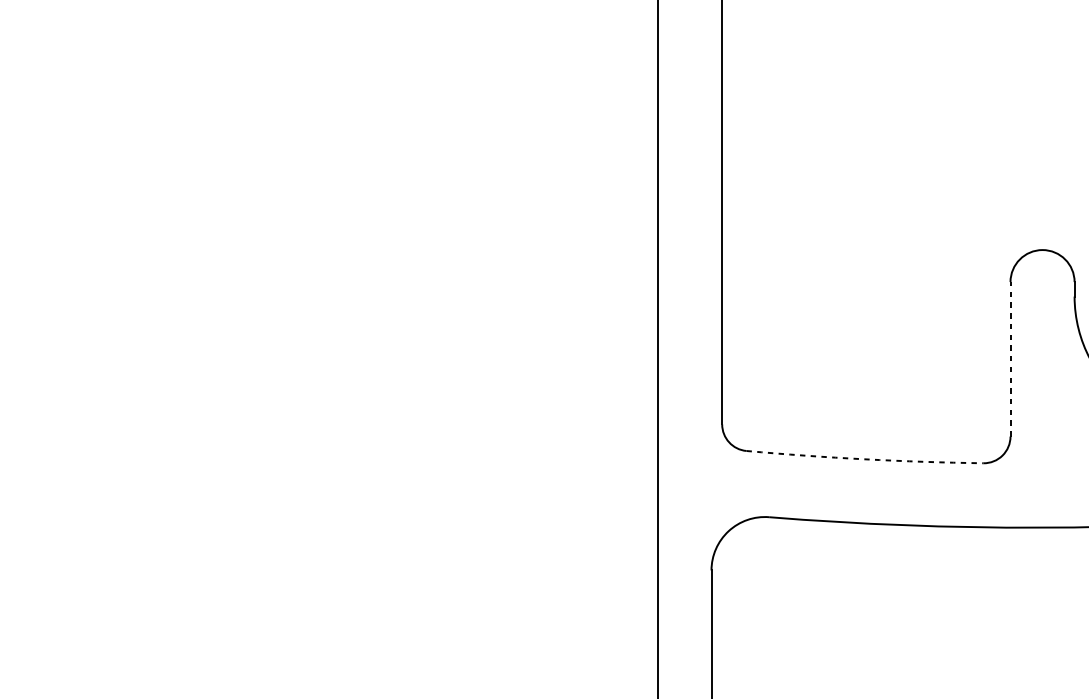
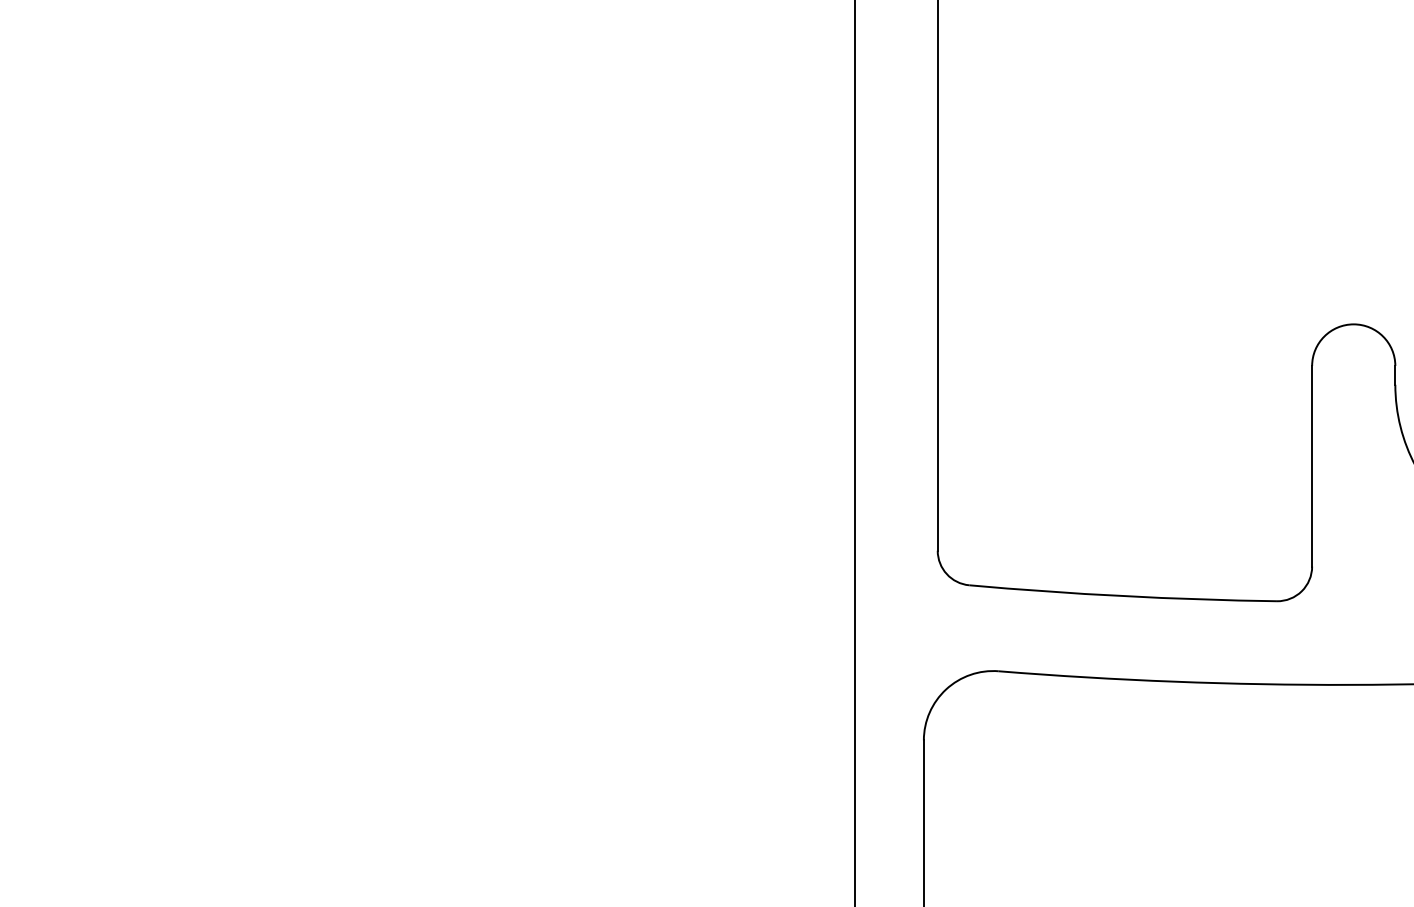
line: (1010, 358) -> (1312, 465), dashed -> solid
arc: (864, 459) -> (1122, 596), dashed -> solid

